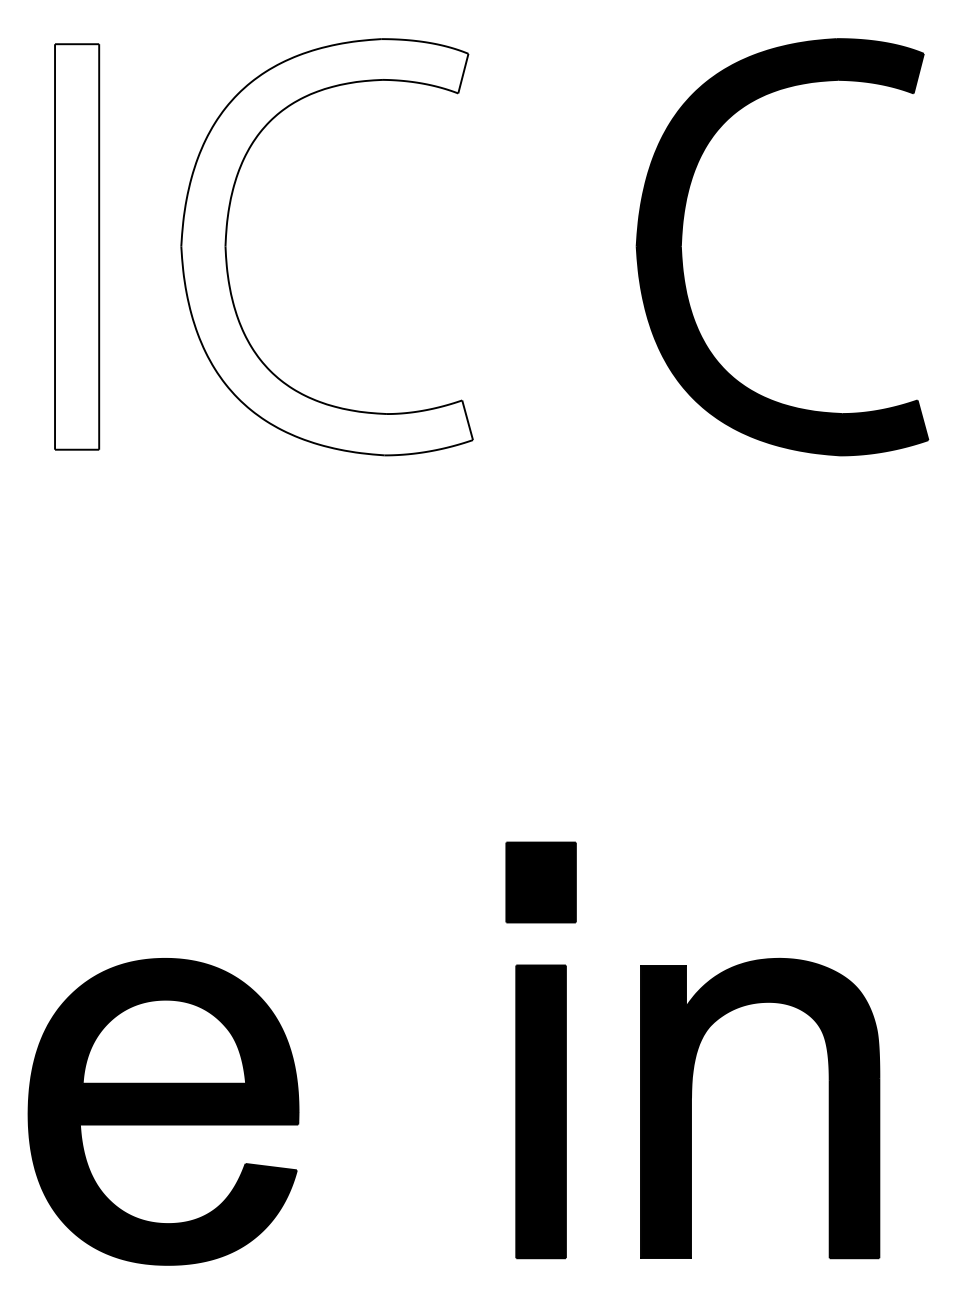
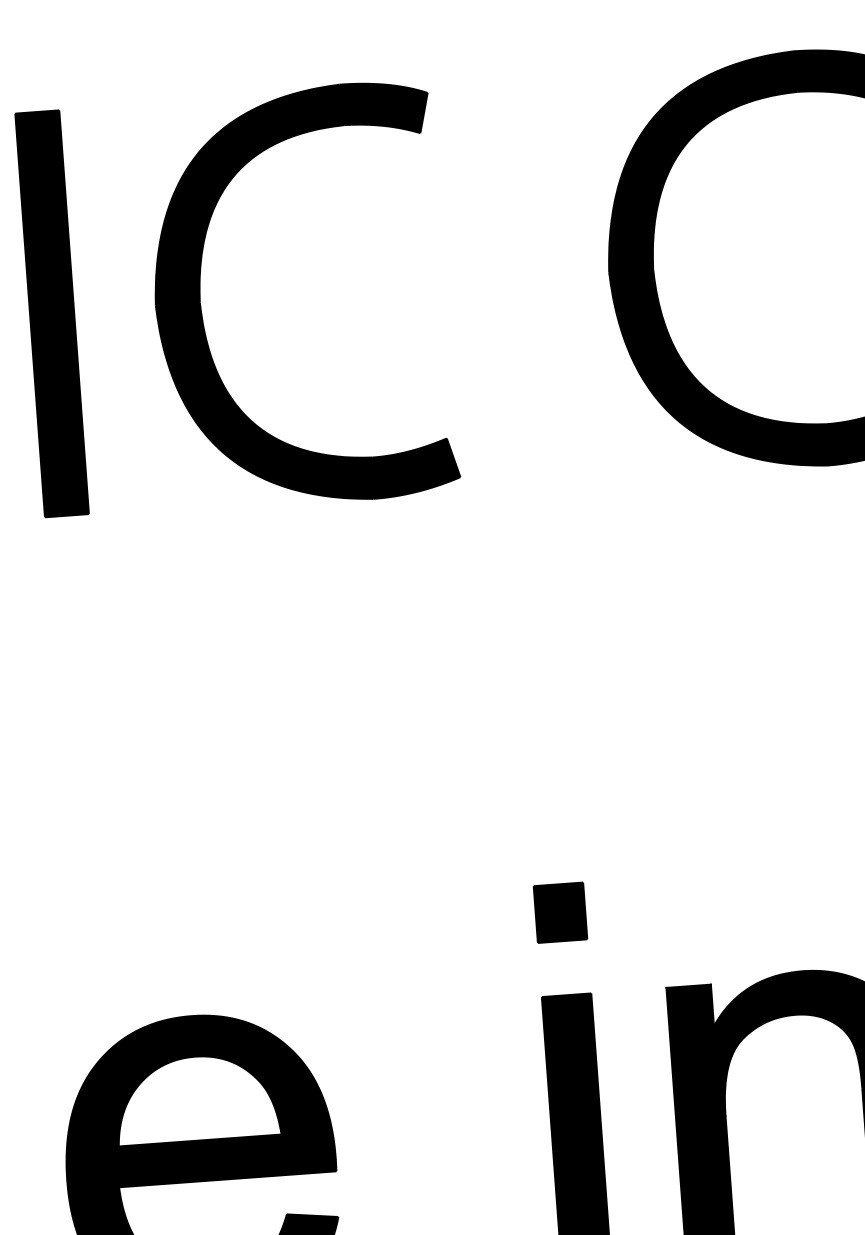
fill: (77, 246) -> (52, 313), added
fill: (327, 247) -> (301, 296), added
part: (540, 882) -> (559, 912), size x0.71

